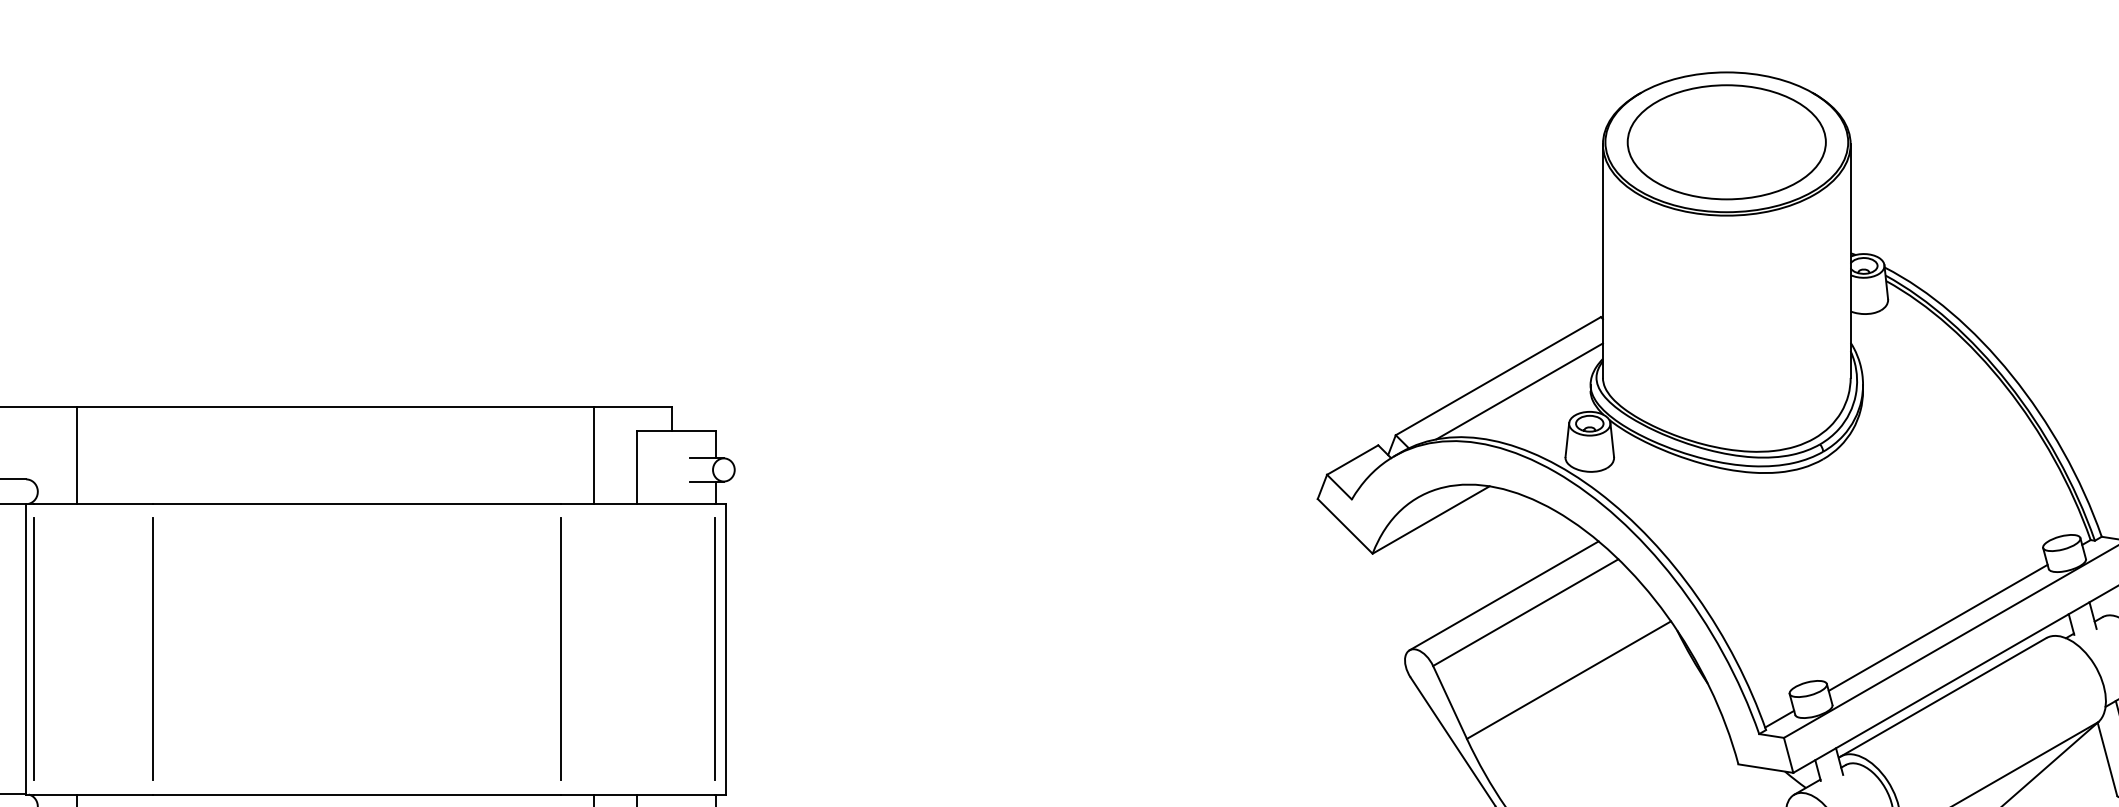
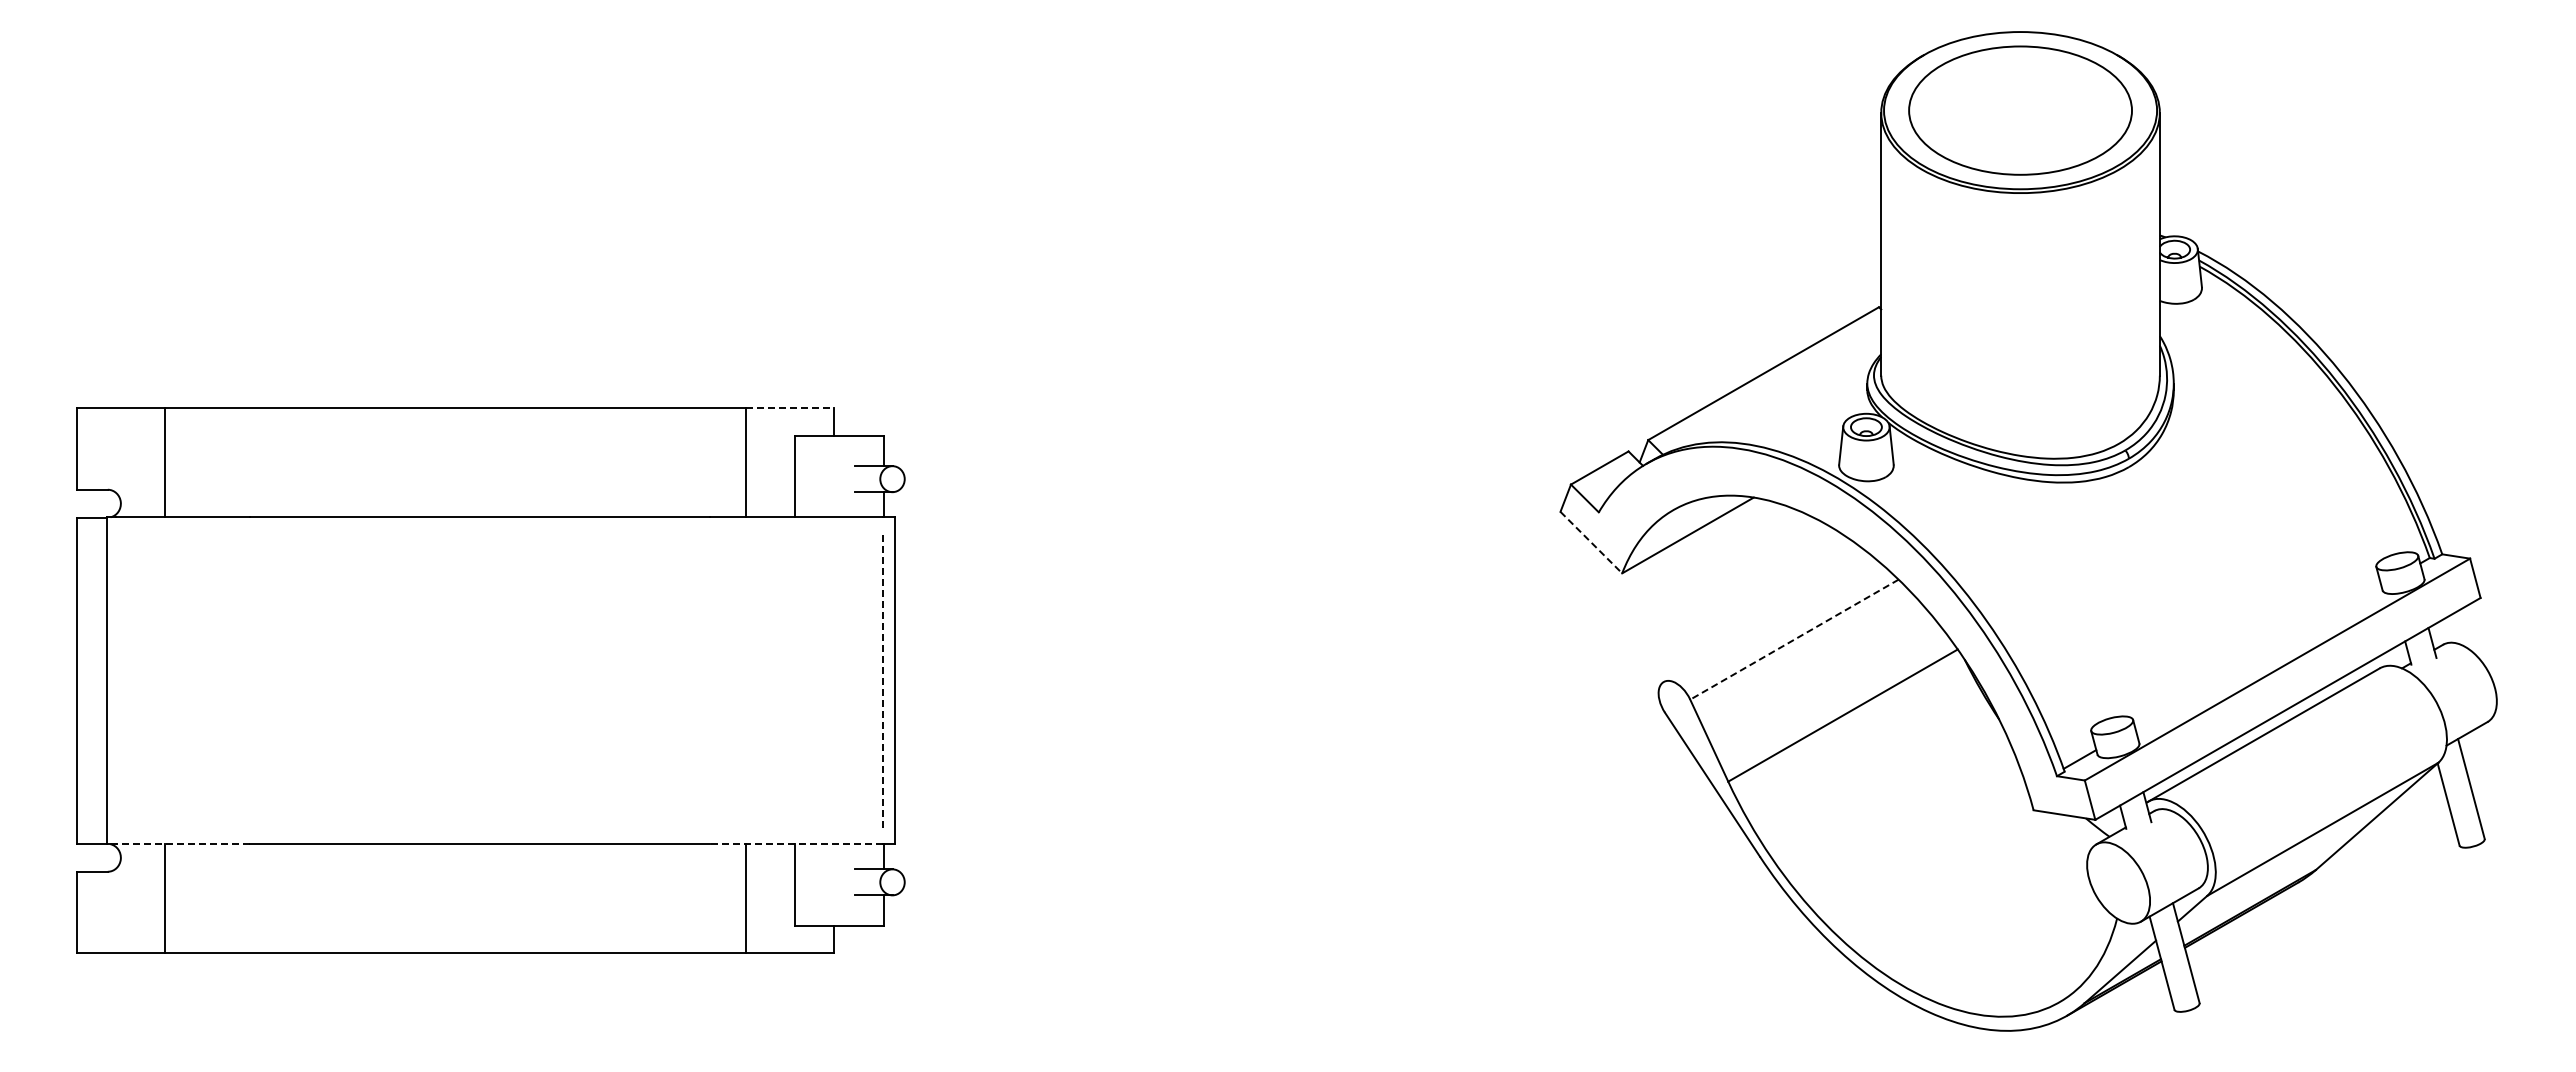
line: (1519, 391) -> (1787, 390), removed
line: (632, 407) -> (789, 408), solid -> dashed
line: (1345, 526) -> (1591, 542), solid -> dashed
line: (1503, 595) -> (1769, 620), removed
line: (1525, 612) -> (1794, 639), solid -> dashed
line: (1938, 627) -> (2258, 656), removed
line: (33, 648) -> (115, 680), removed
line: (153, 648) -> (250, 680), removed
line: (561, 648) -> (709, 680), removed
line: (714, 648) -> (882, 680), solid -> dashed
line: (92, 794) -> (182, 844), solid -> dashed
line: (638, 794) -> (796, 844), solid -> dashed

